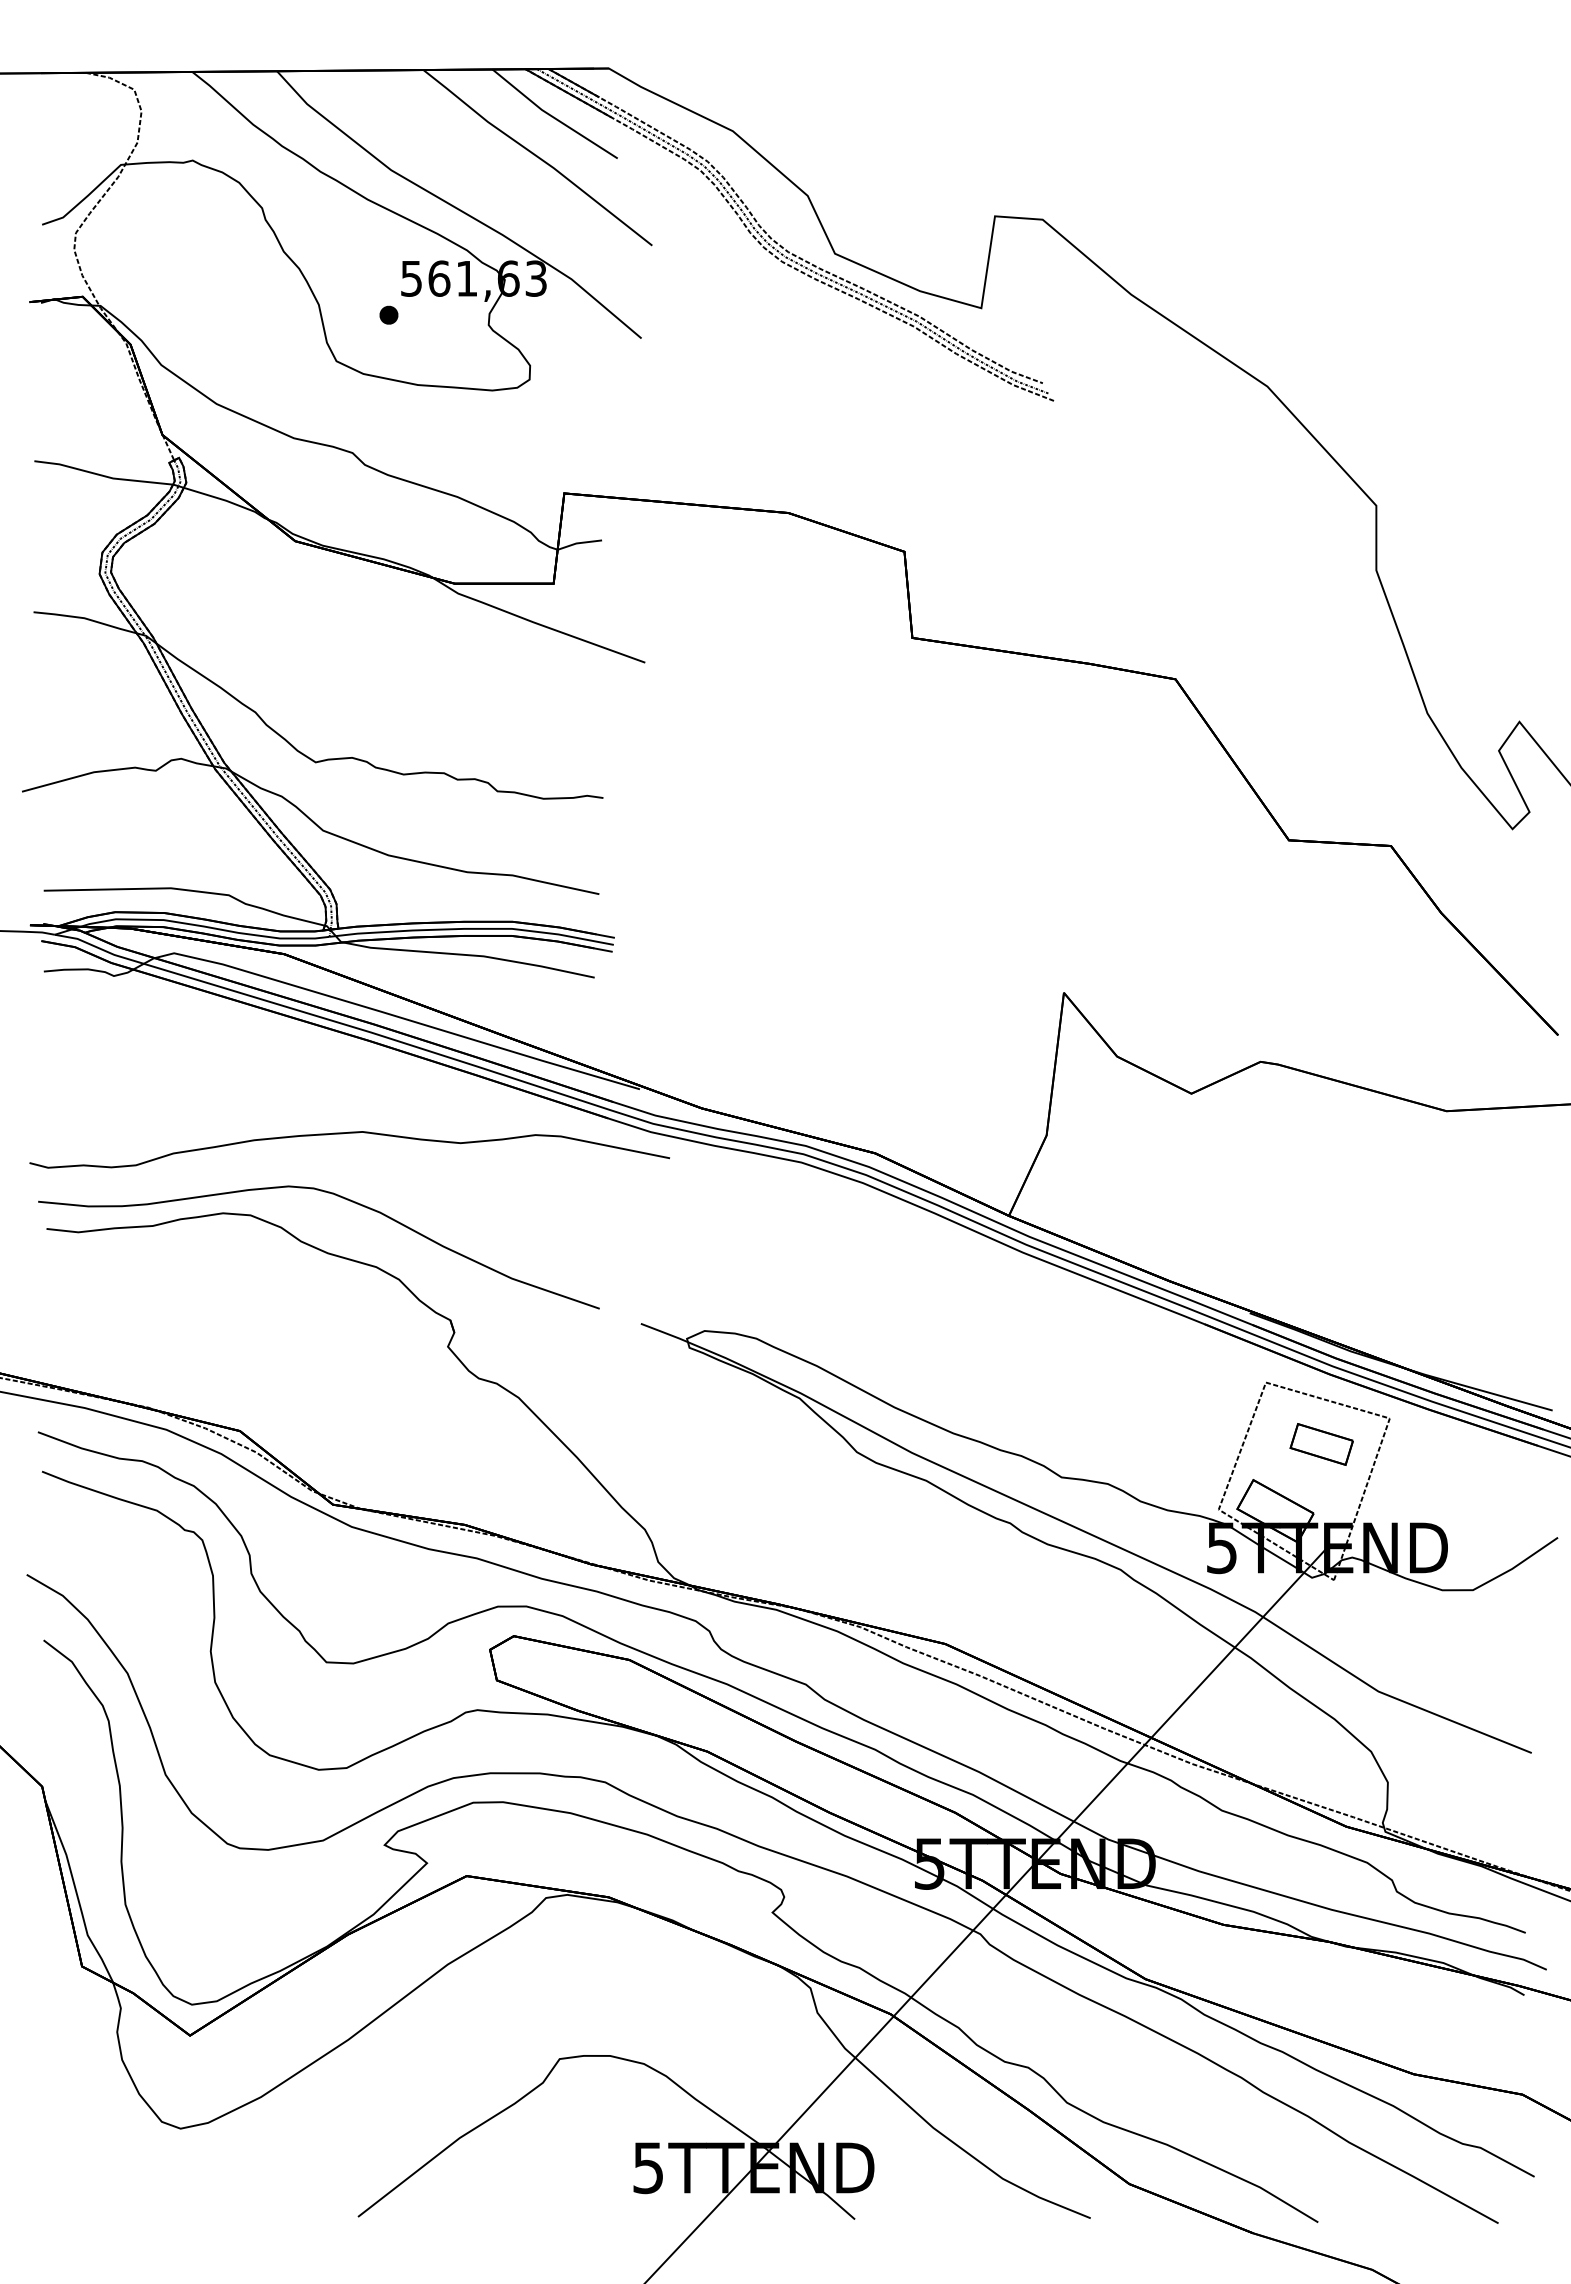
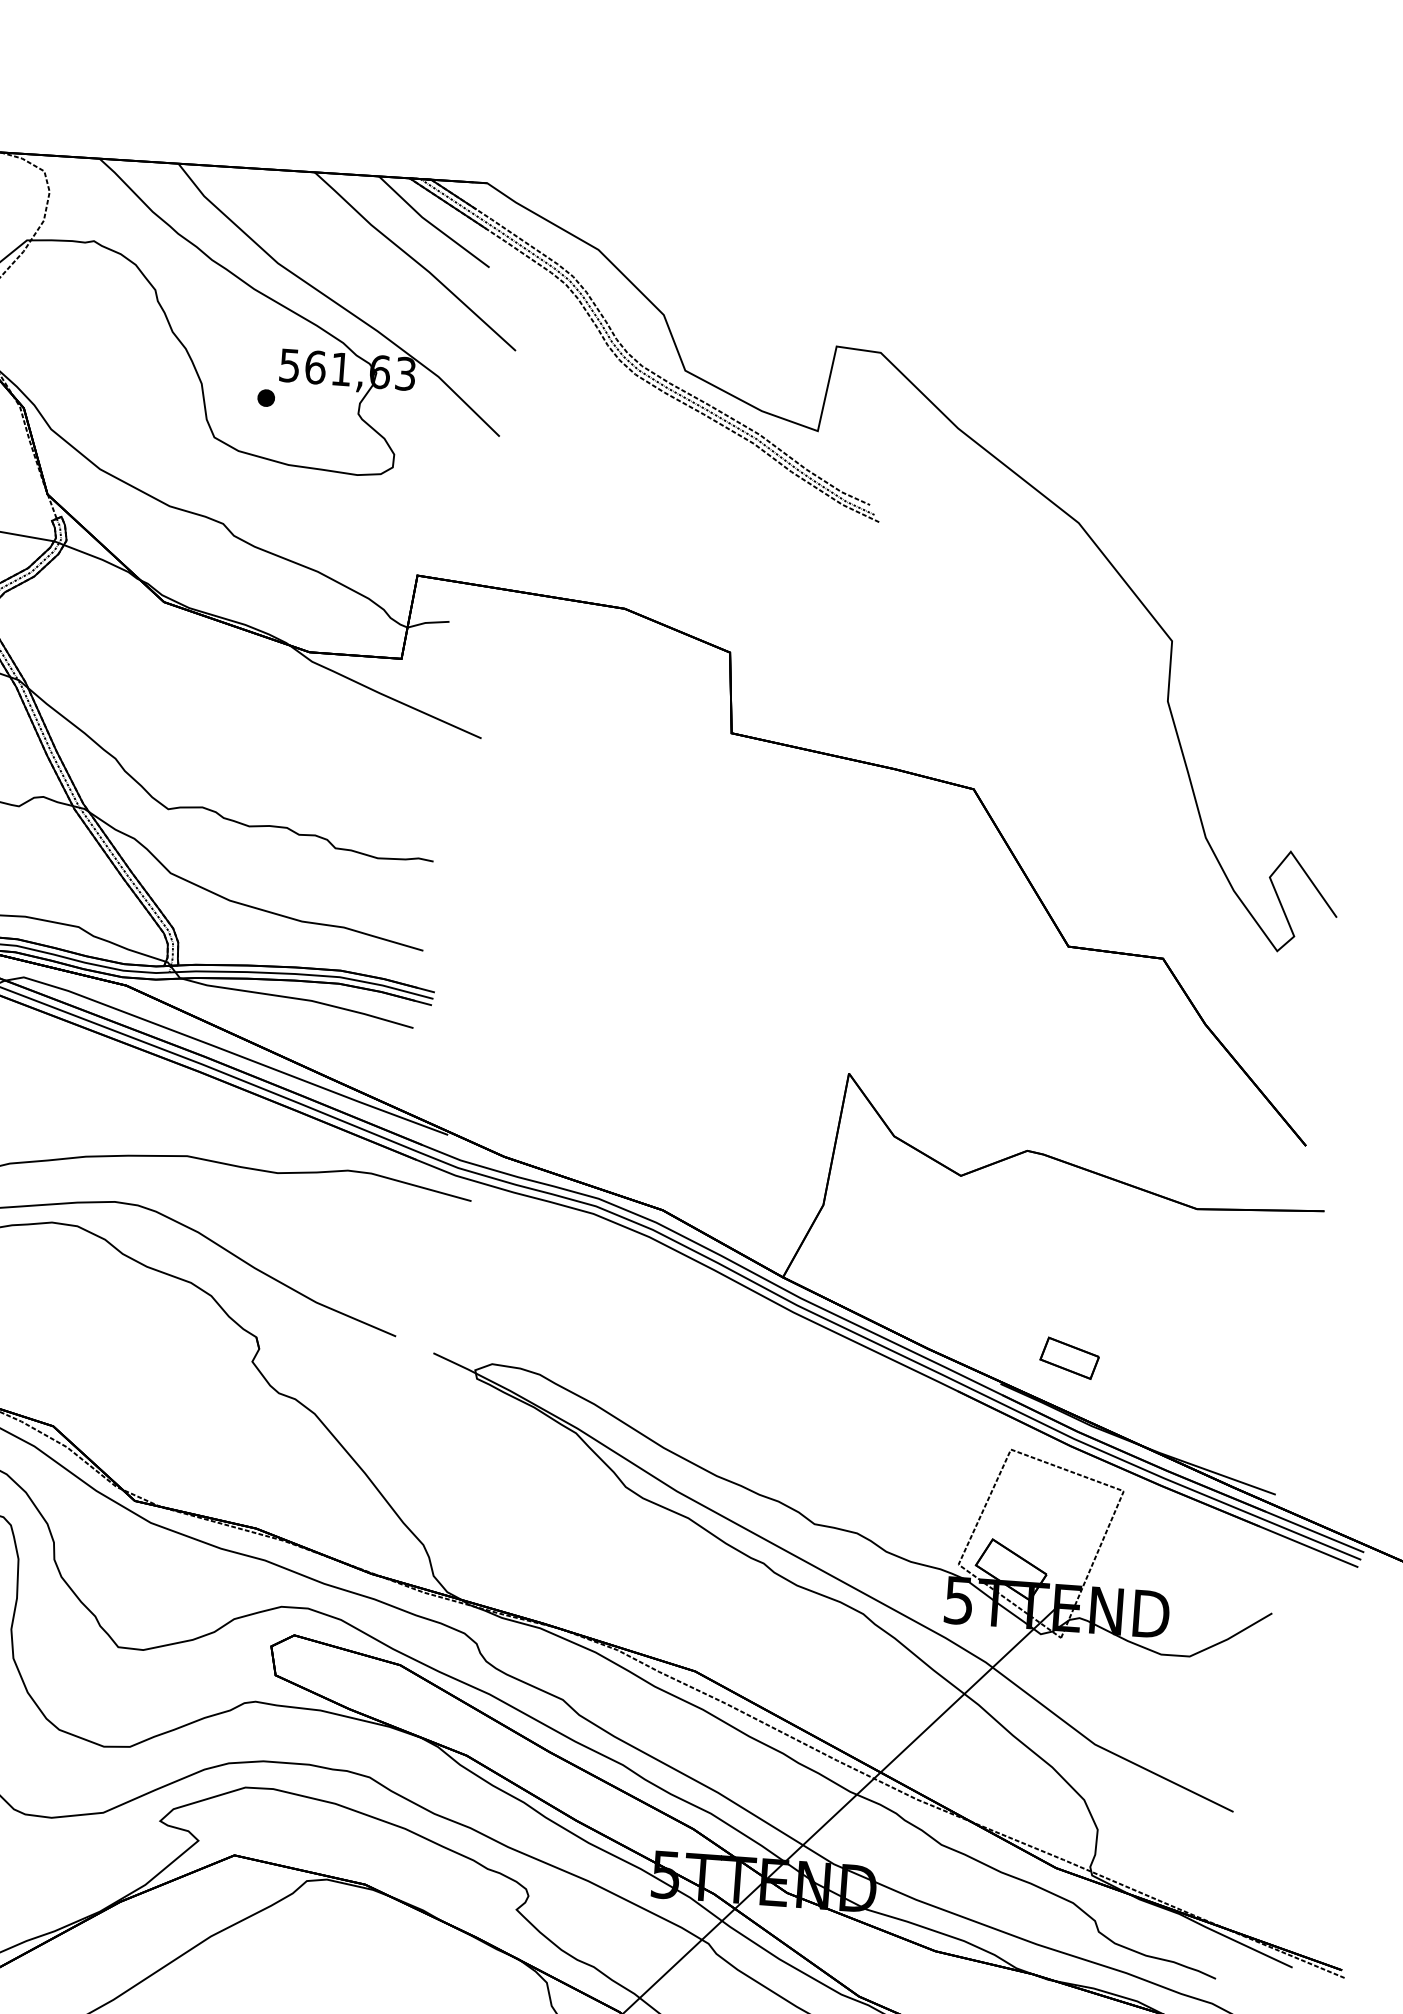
part: (1321, 1444) -> (1069, 1358), moved

